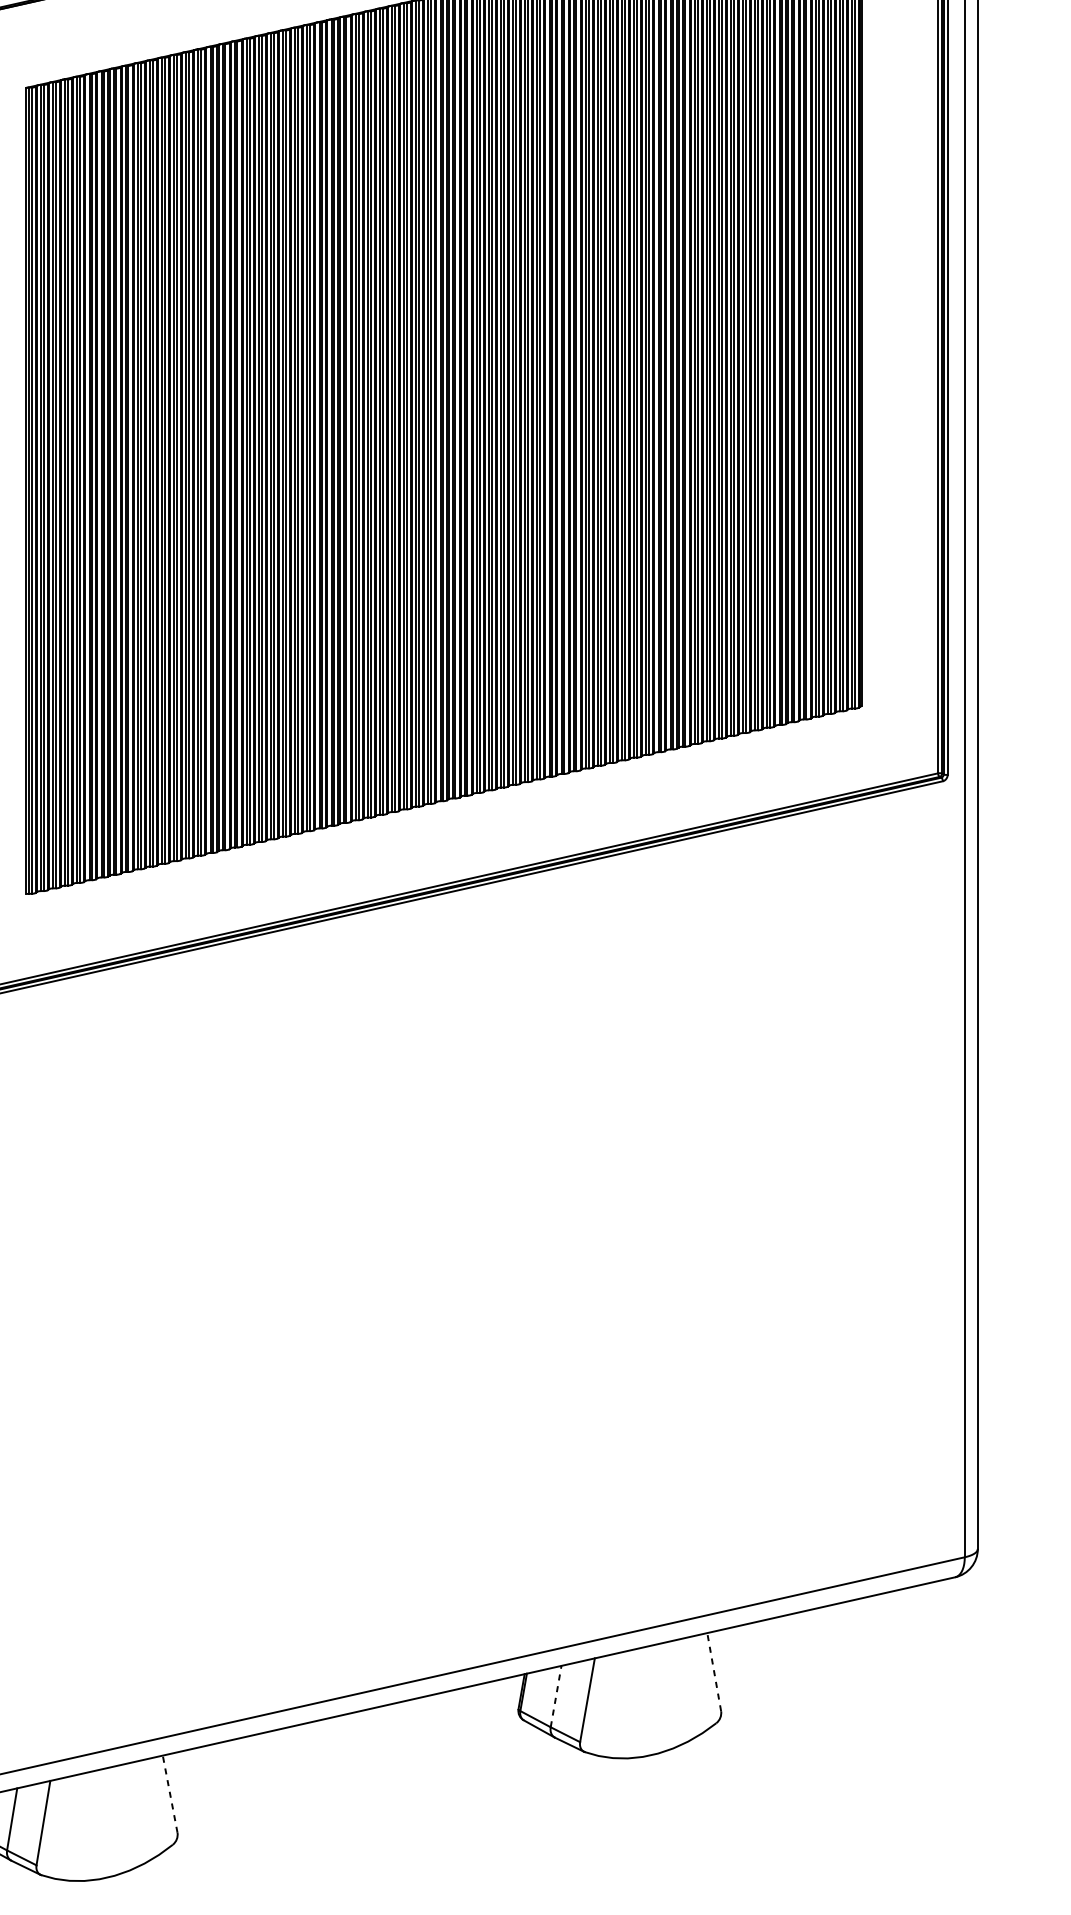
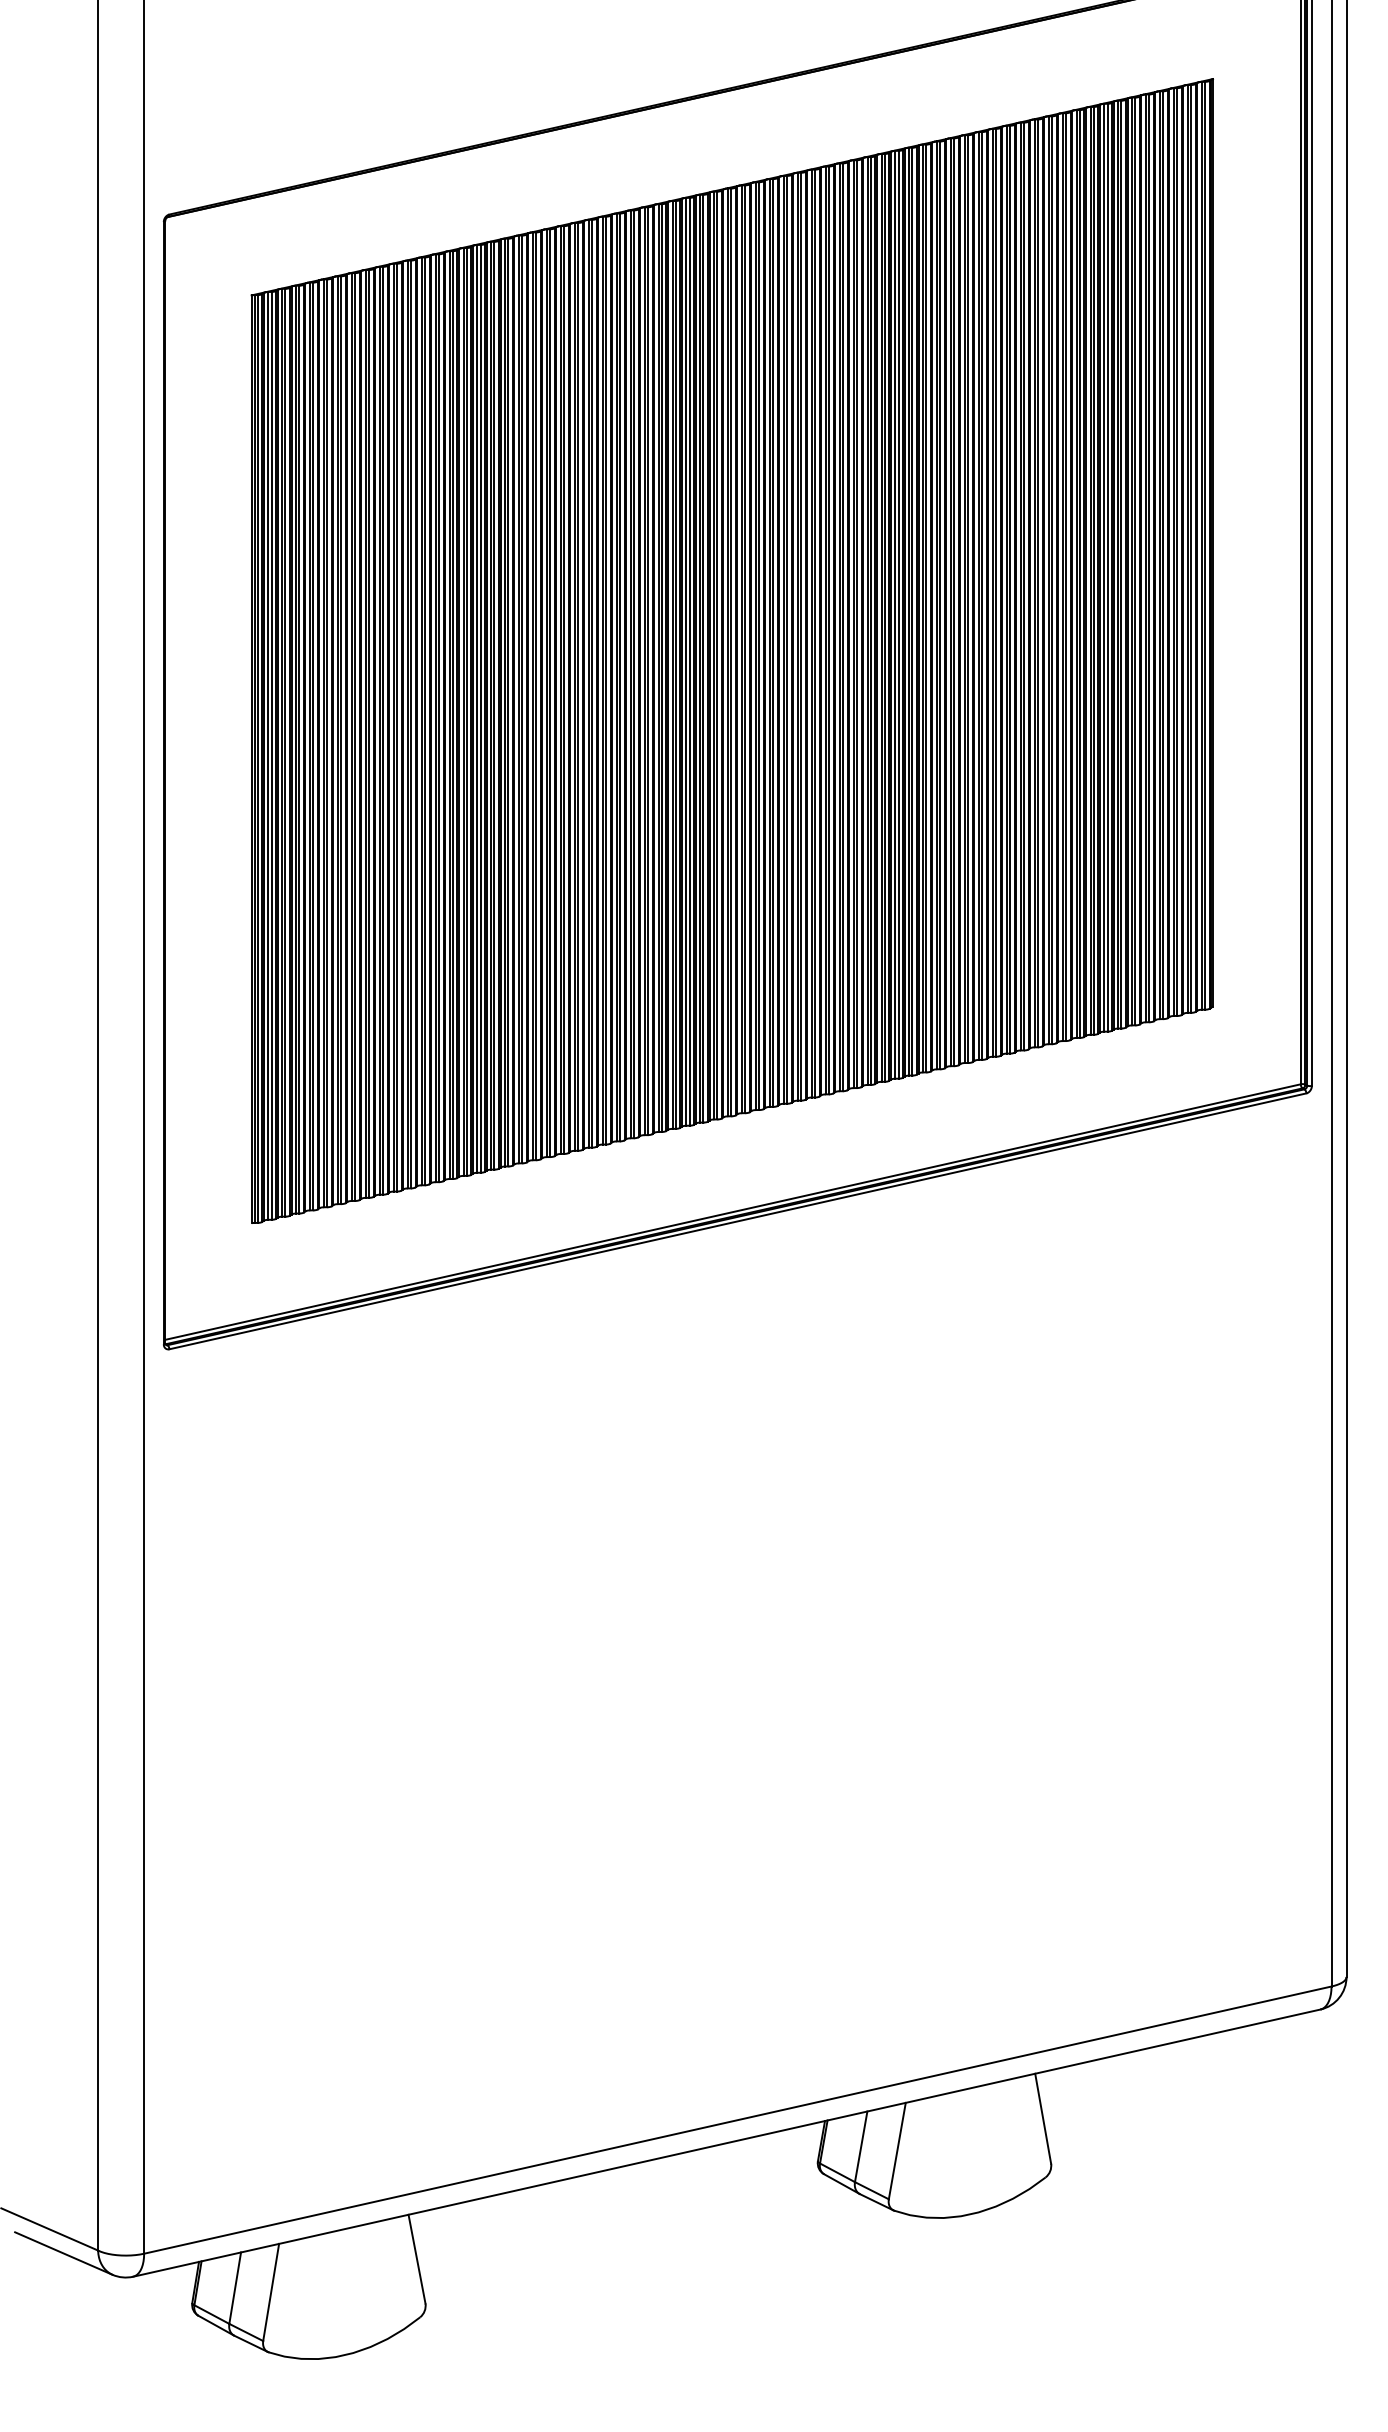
line: (714, 1671) -> (1043, 2118), dashed -> solid
line: (556, 1696) -> (861, 2146), dashed -> solid
line: (169, 1793) -> (416, 2258), dashed -> solid

